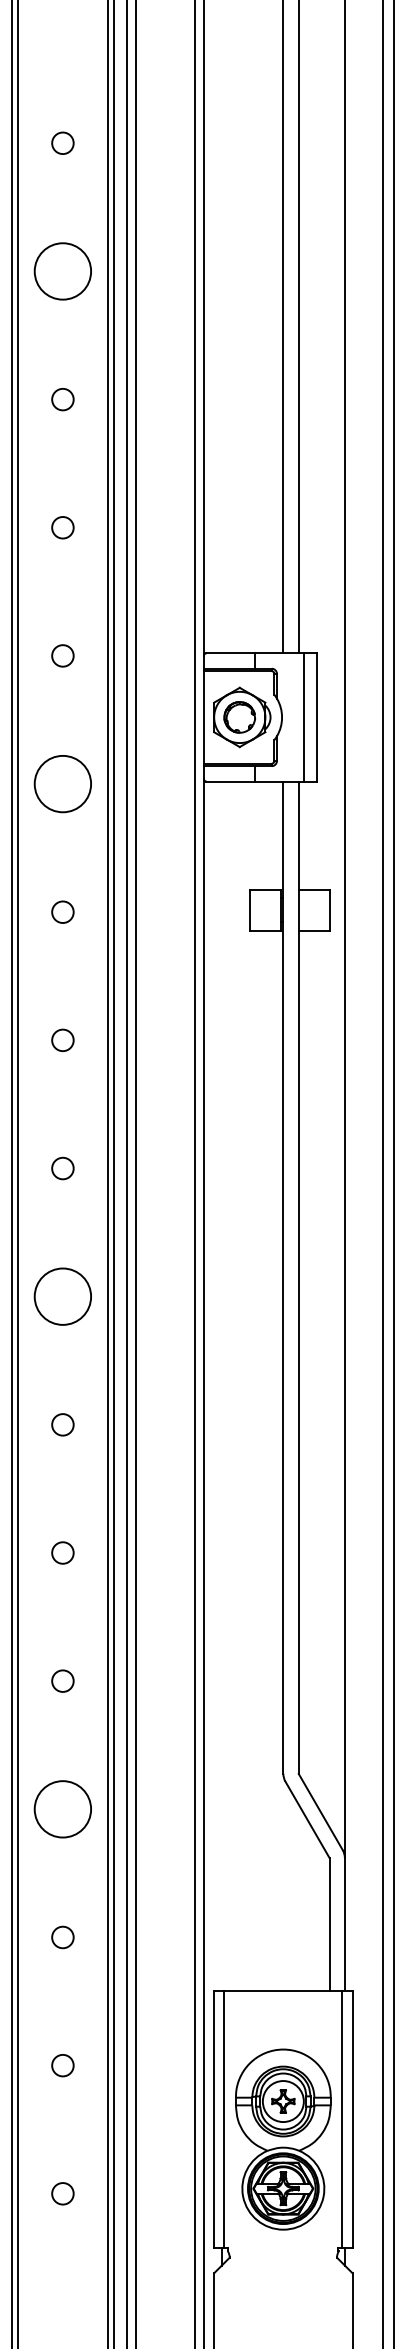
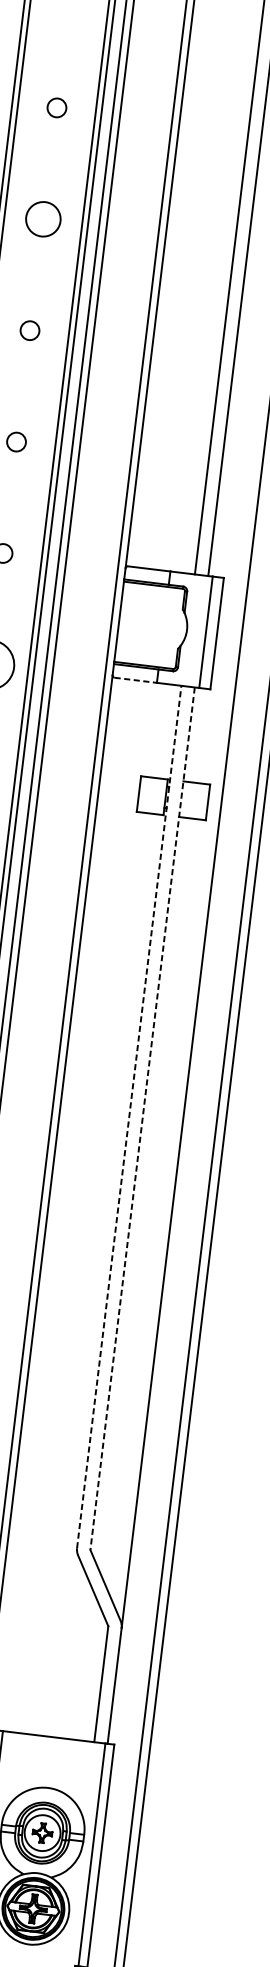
circle: (62, 271) -> (43, 219), size x0.7
part: (242, 717) -> (152, 625), removed
line: (231, 781) -> (136, 680), solid -> dashed
line: (283, 1277) -> (129, 1116), solid -> dashed
line: (298, 1278) -> (142, 1119), solid -> dashed

